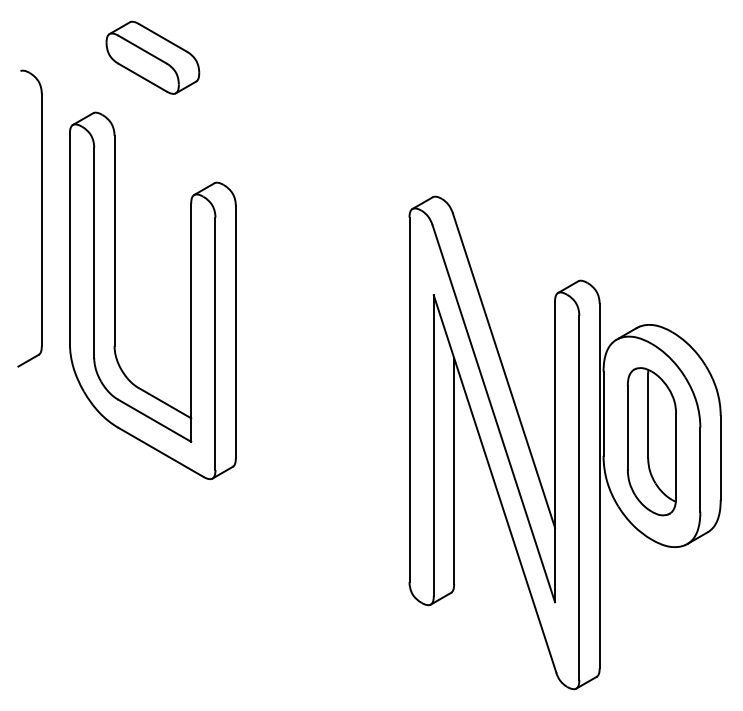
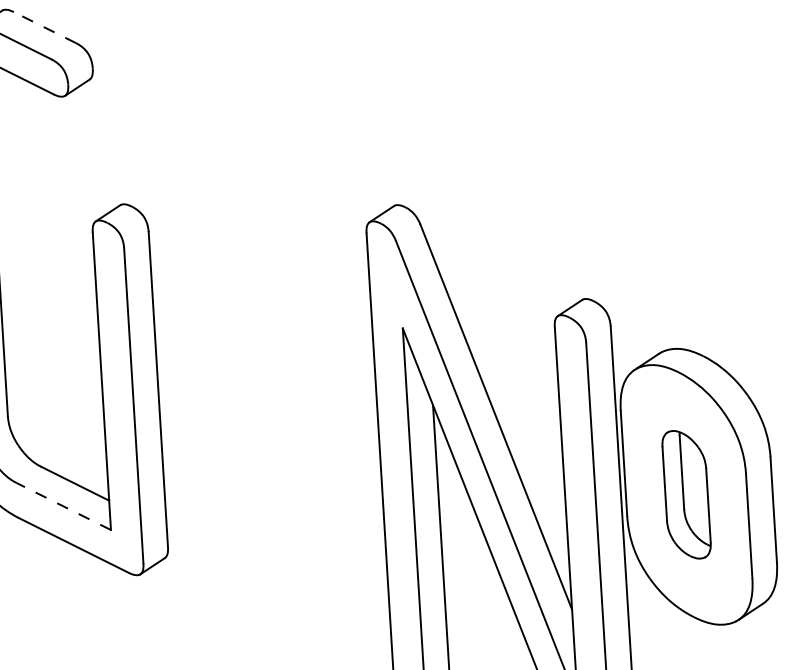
line: (163, 37) -> (45, 27), solid -> dashed
line: (154, 420) -> (63, 506), solid -> dashed
part: (651, 441) -> (686, 494), size x0.7

